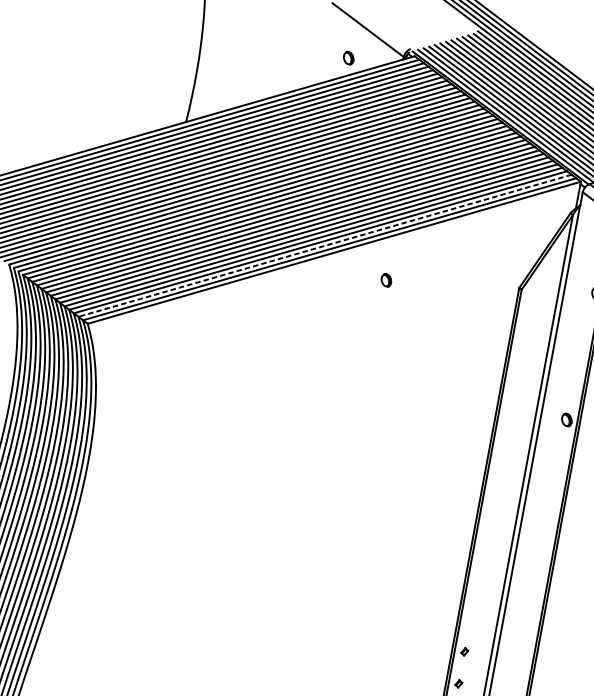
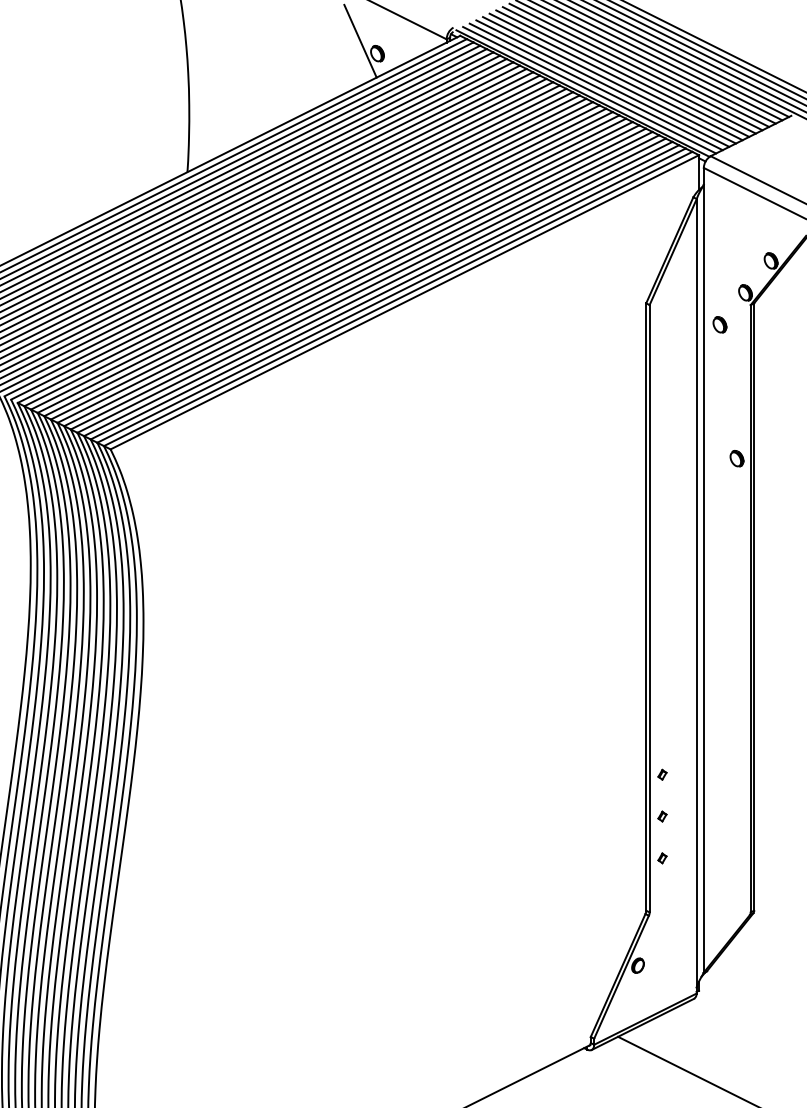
line: (337, 45) -> (360, 40), added
line: (325, 245) -> (391, 295), dashed -> solid
part: (386, 279) -> (719, 324), moved

